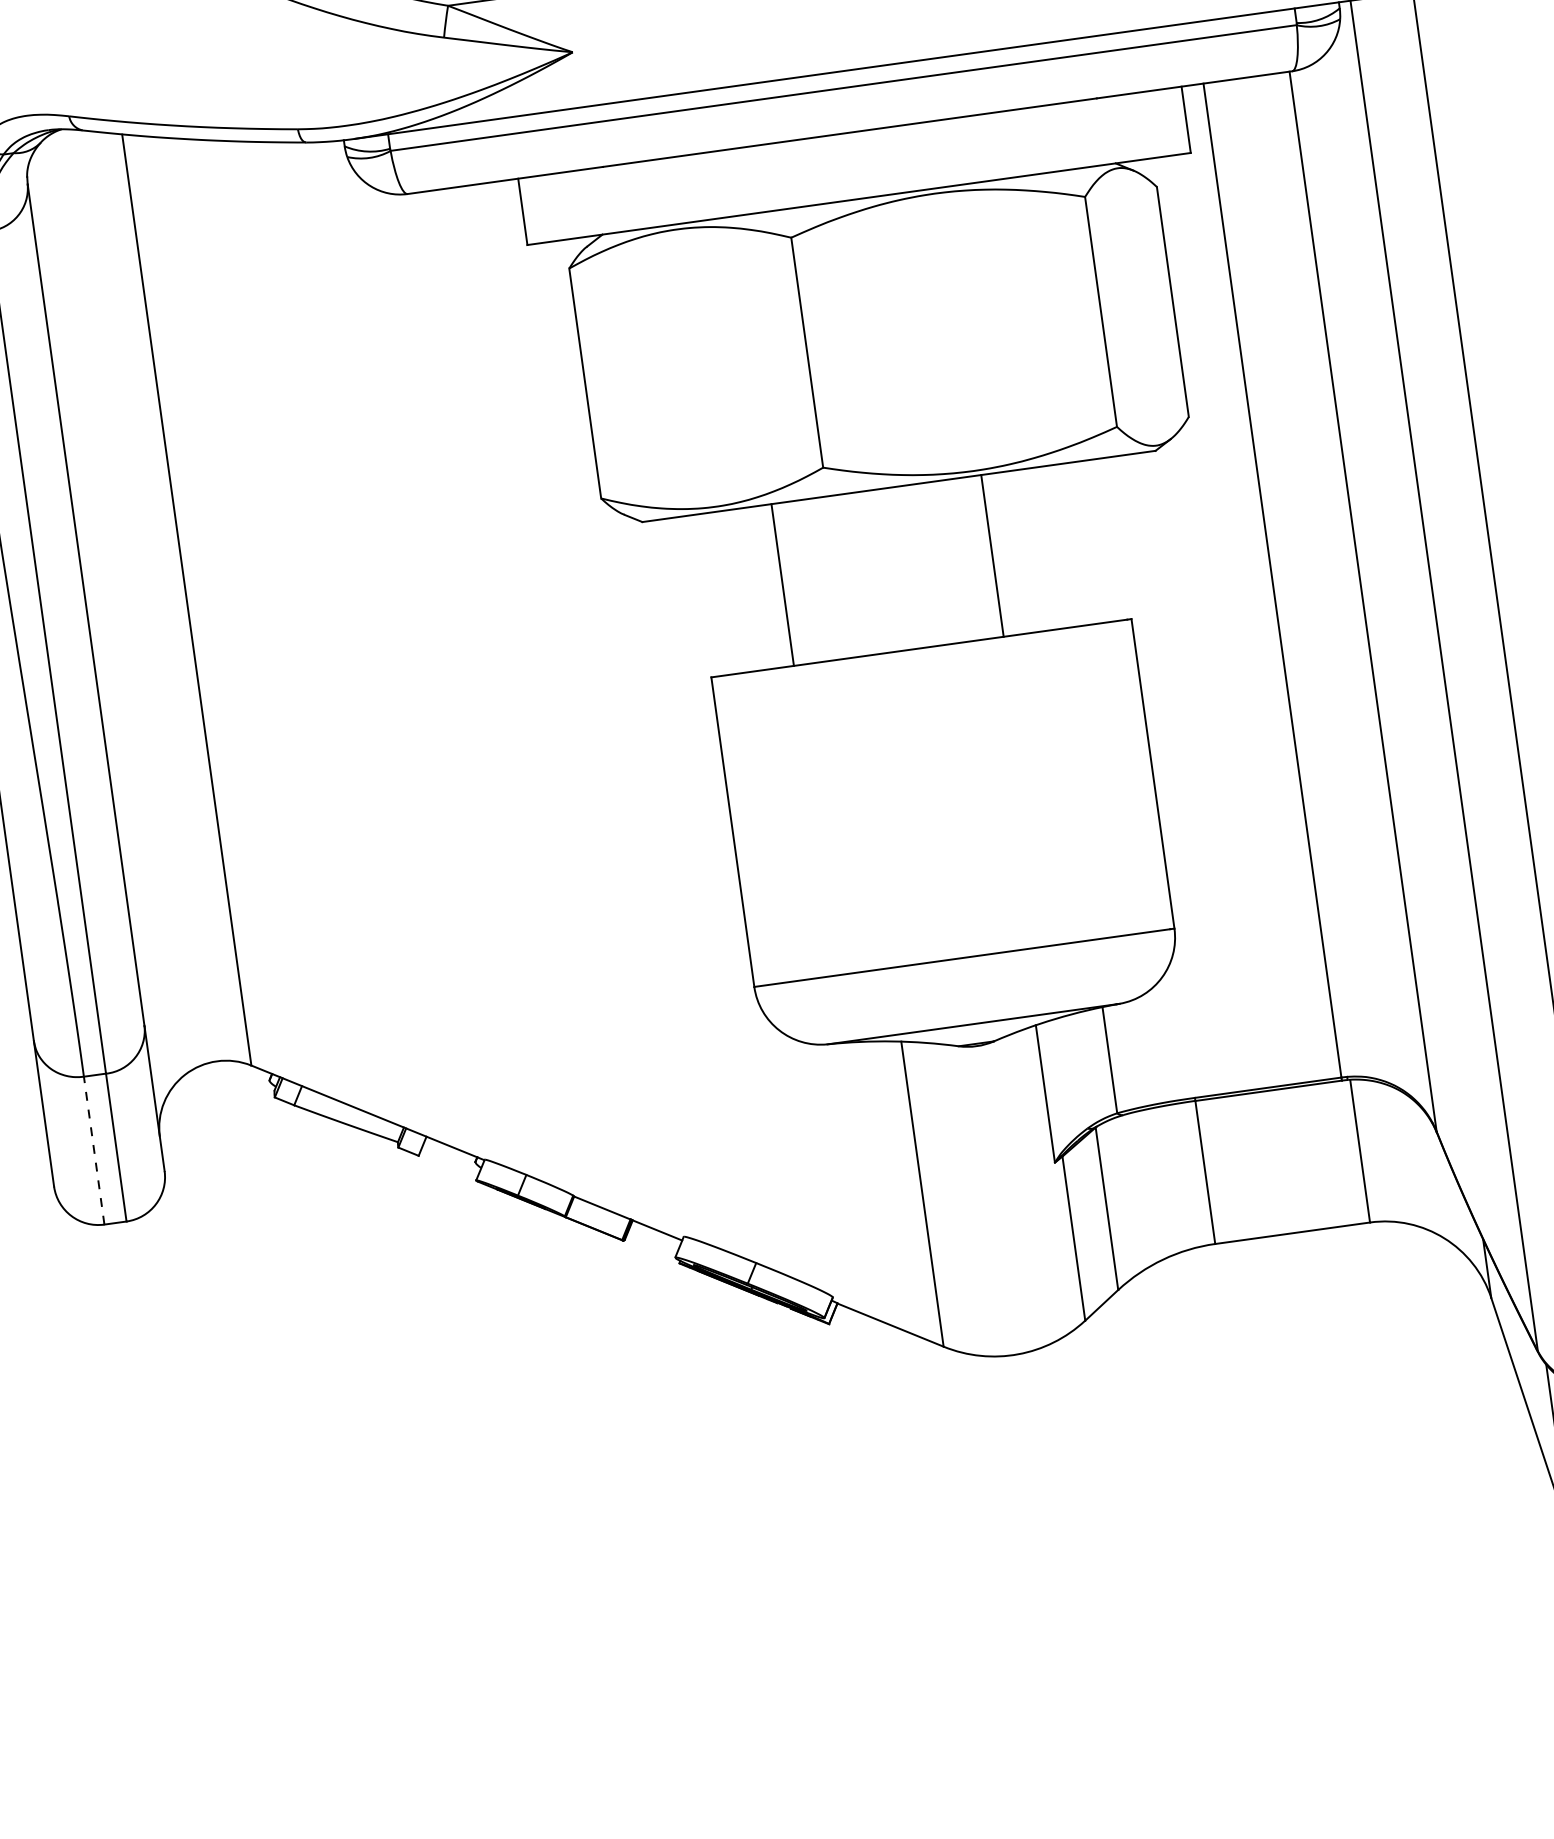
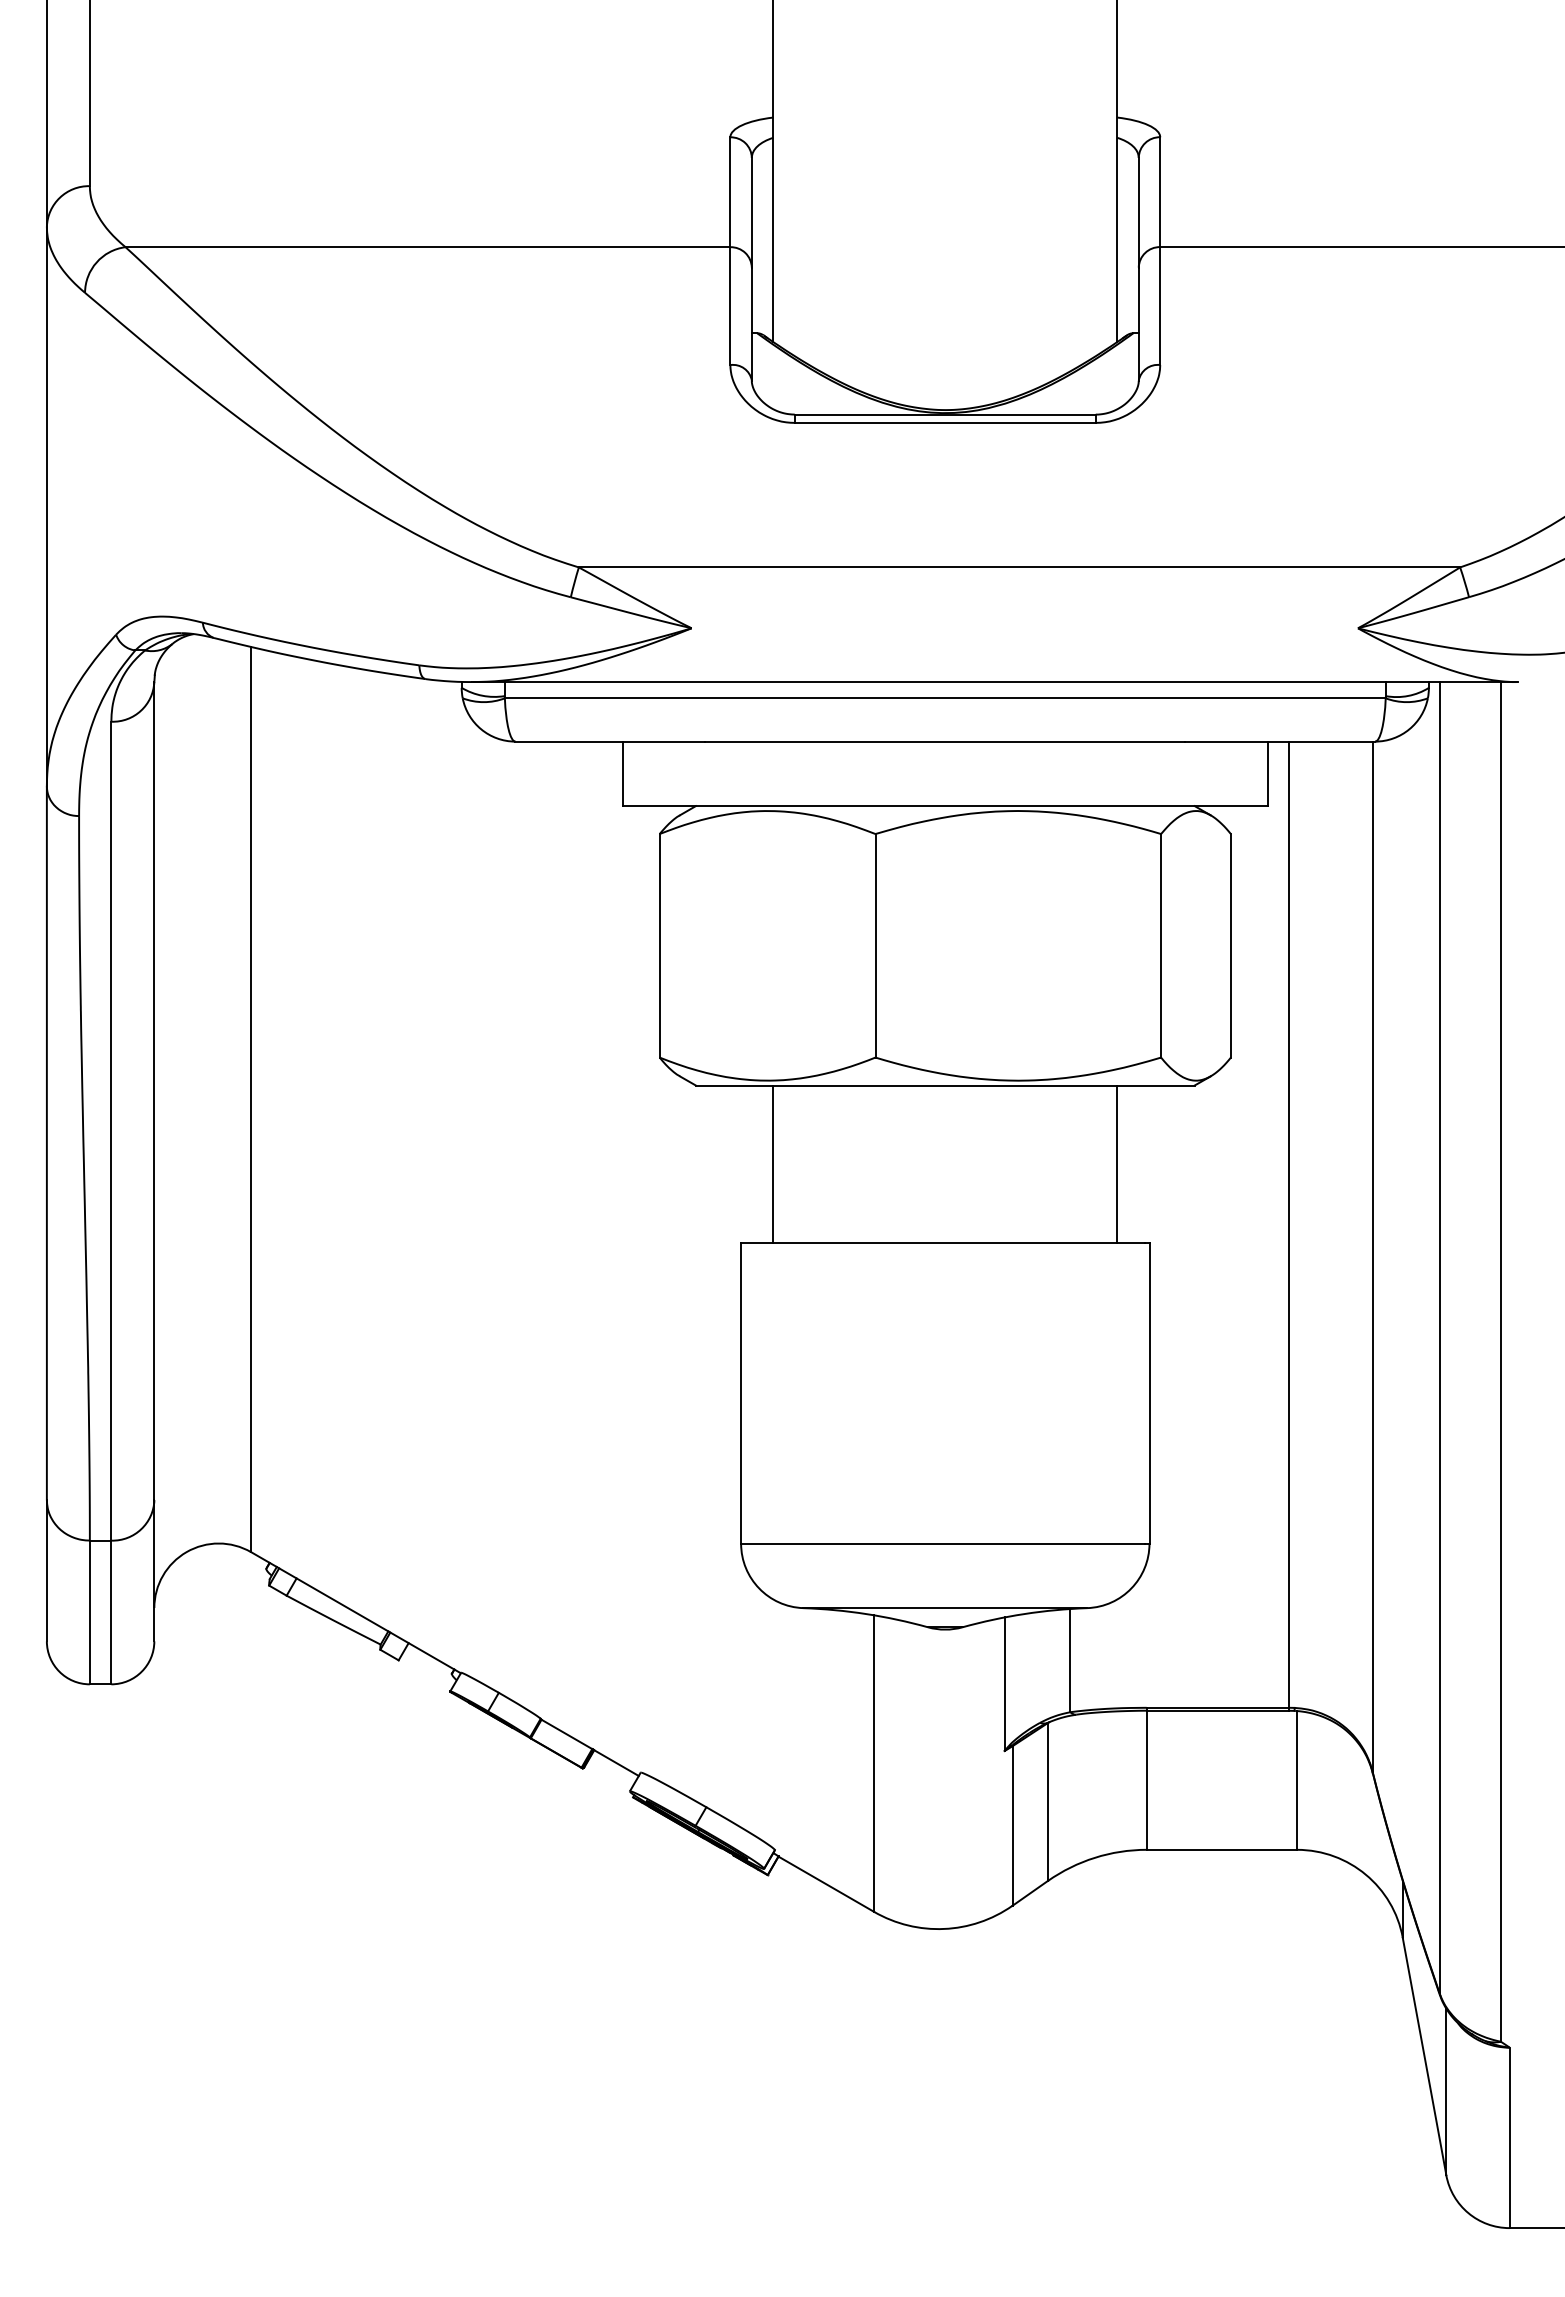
line: (992, 555) -> (1117, 1163), moved
line: (782, 584) -> (773, 1163), moved
line: (93, 1150) -> (89, 1612), dashed -> solid

